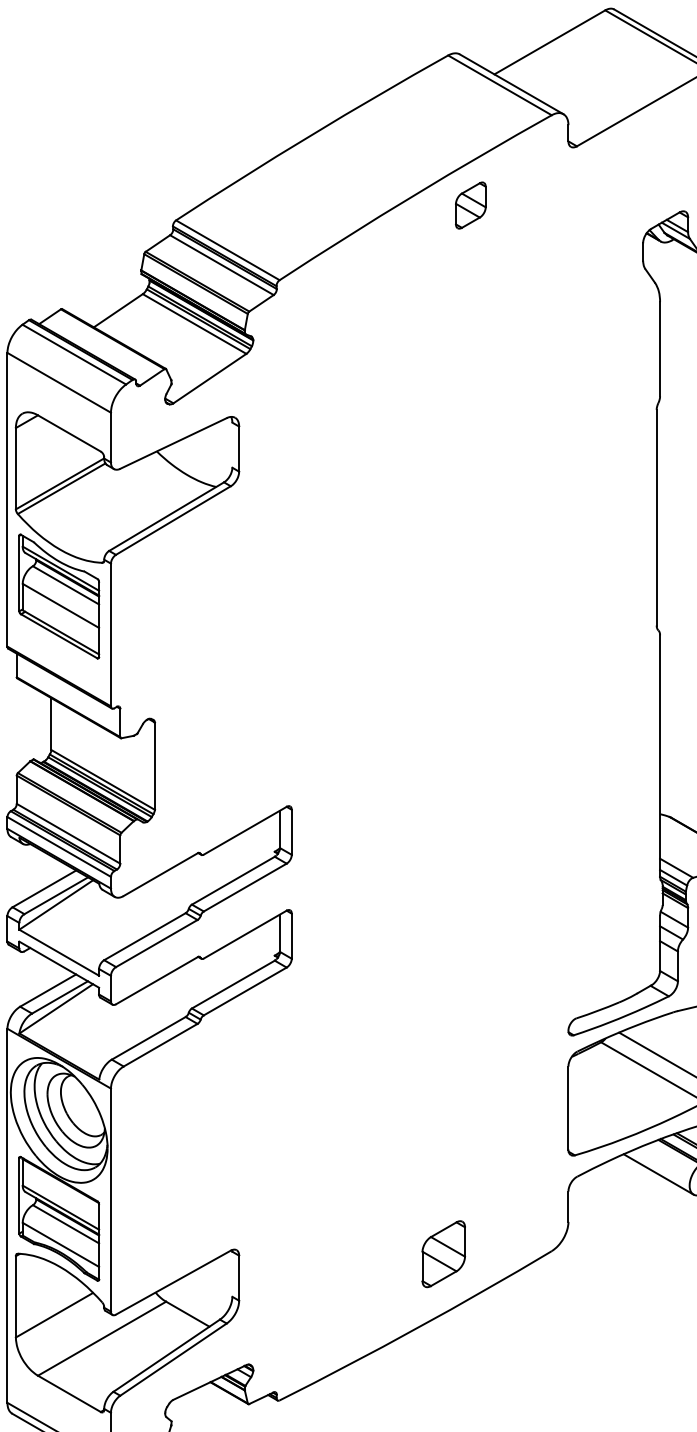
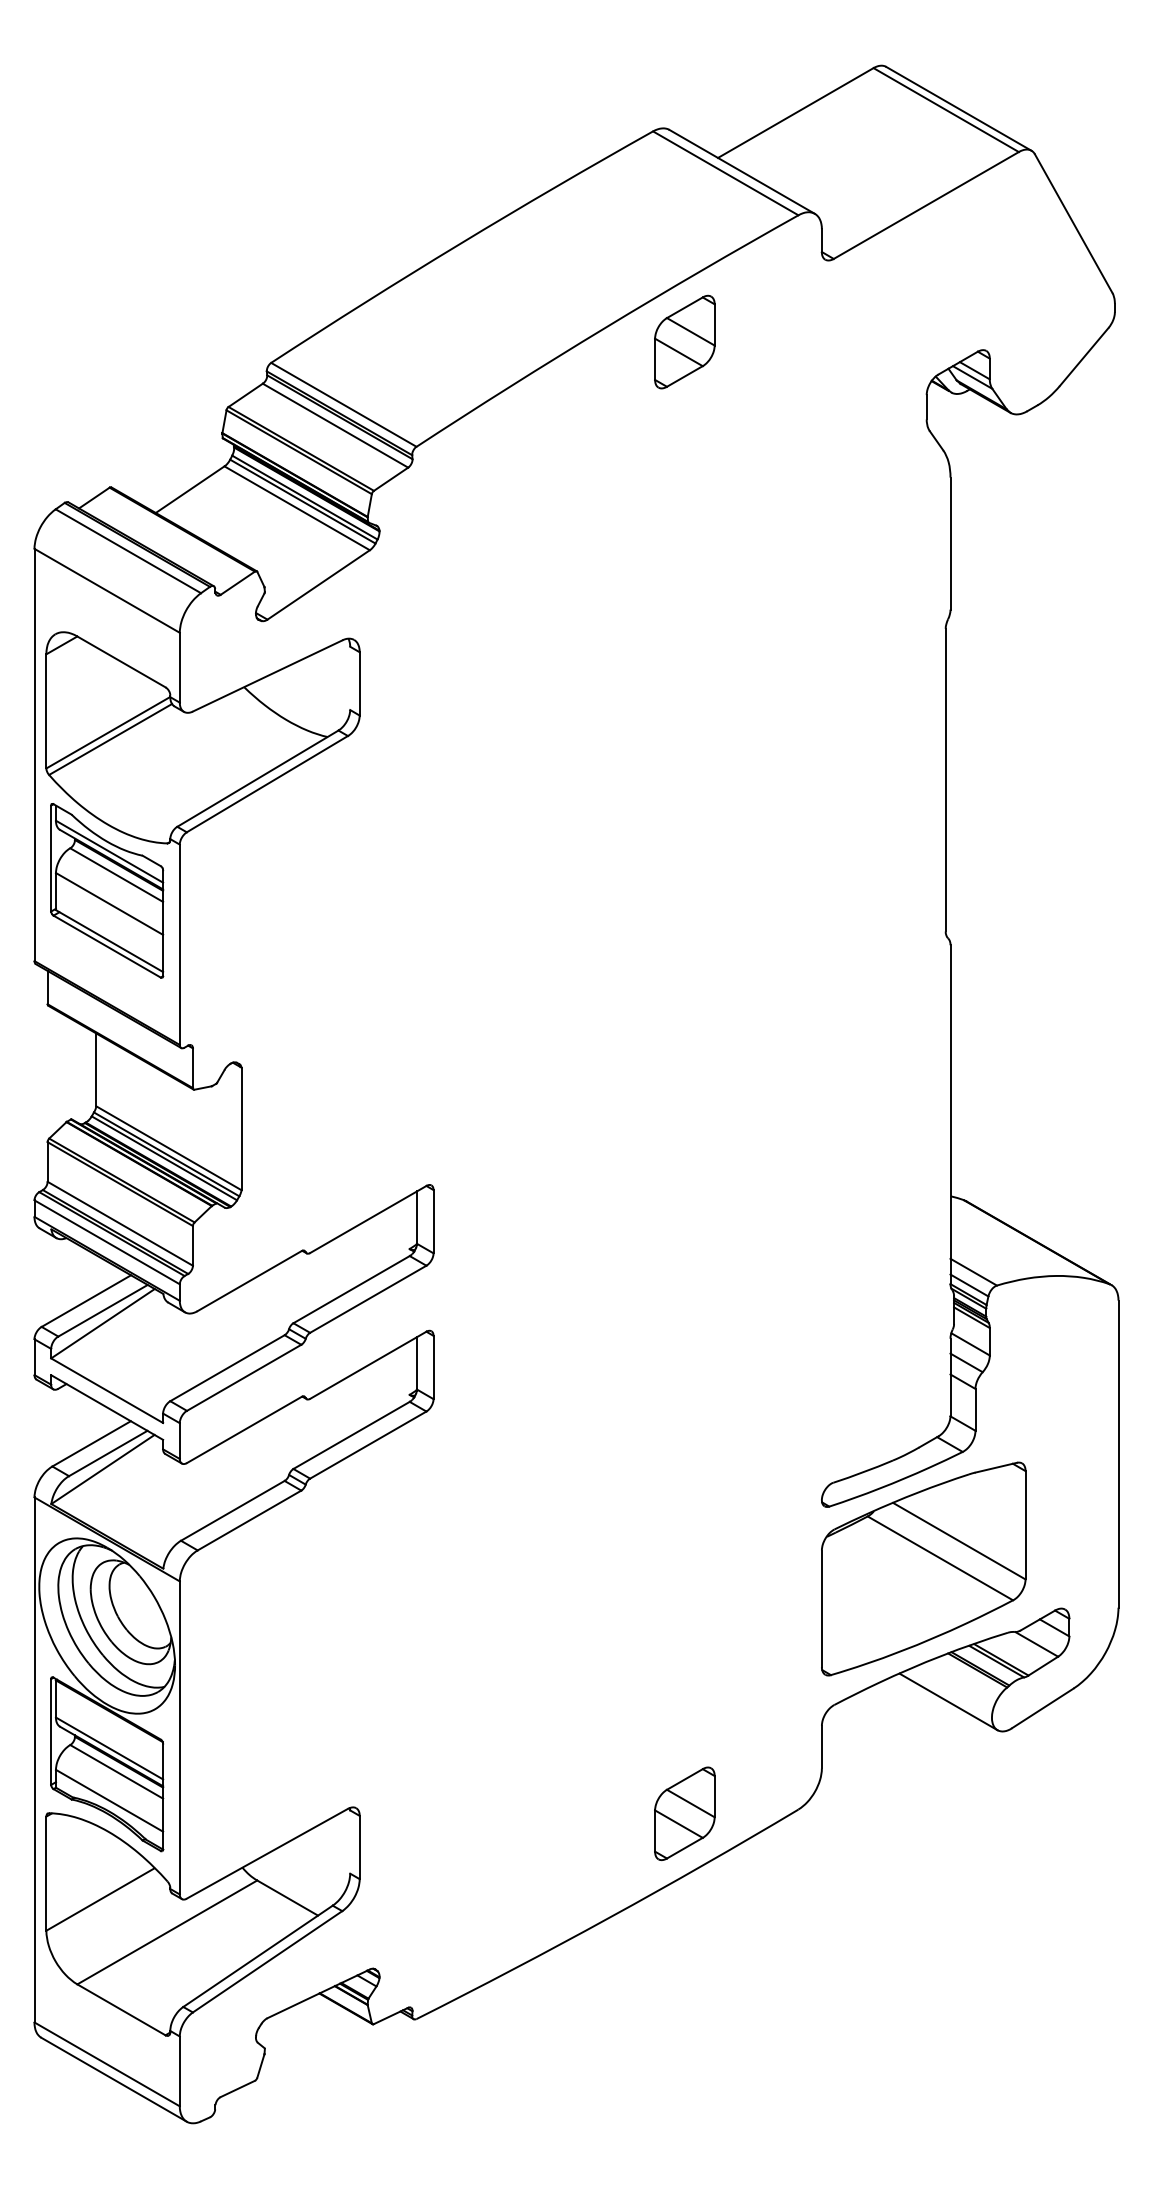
part: (470, 205) -> (684, 341), size x1.43
part: (443, 1253) -> (684, 1813), moved

